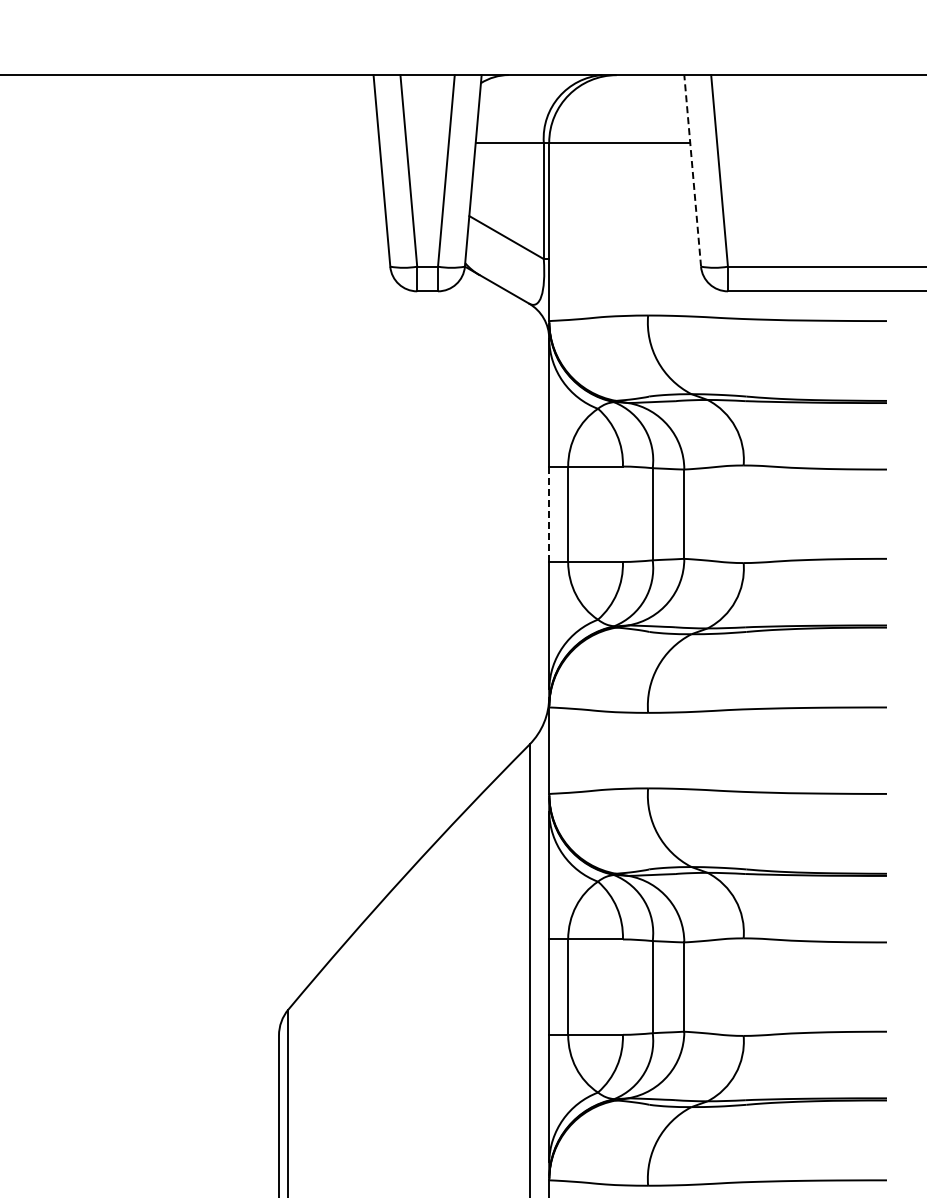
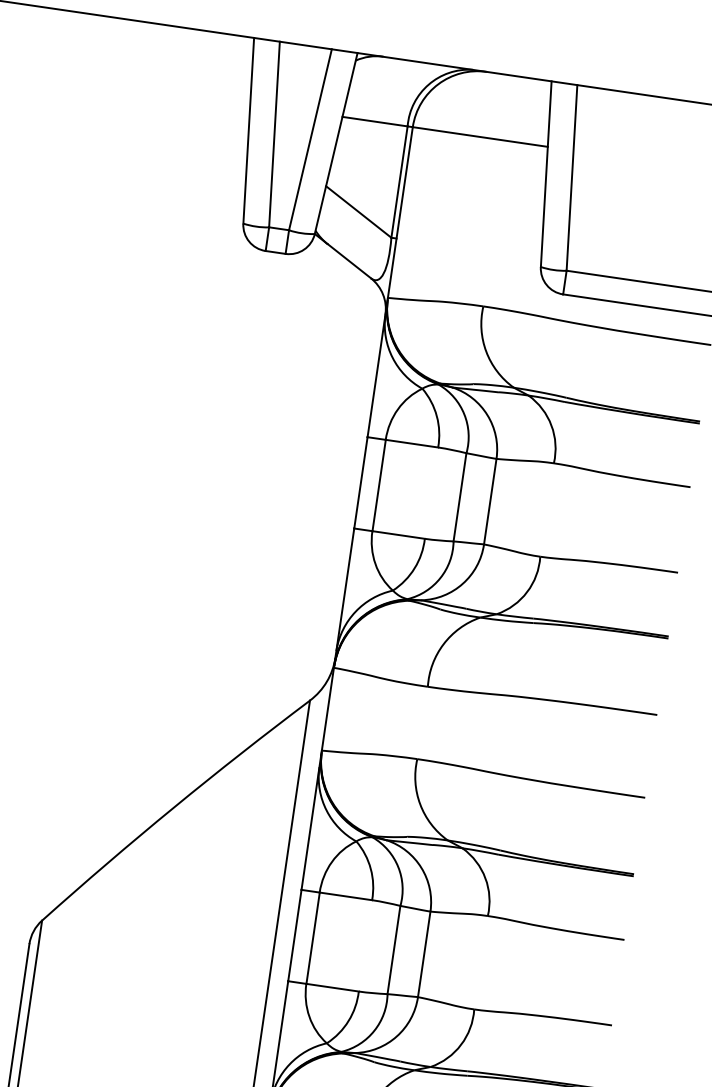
line: (692, 170) -> (546, 173), dashed -> solid
line: (549, 514) -> (361, 483), dashed -> solid

